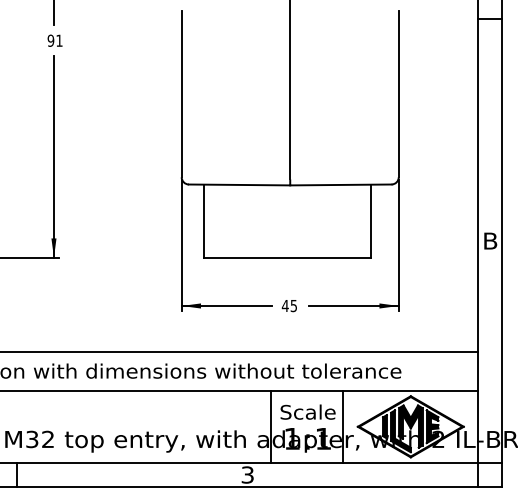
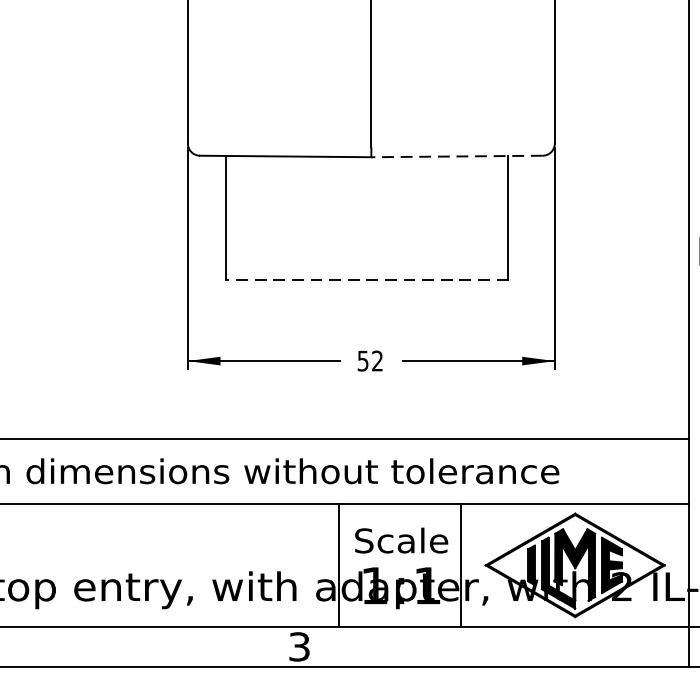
line: (340, 184) -> (456, 155), solid -> dashed
line: (287, 257) -> (366, 279), solid -> dashed
text: (288, 305) -> (368, 360), 45 -> 52

